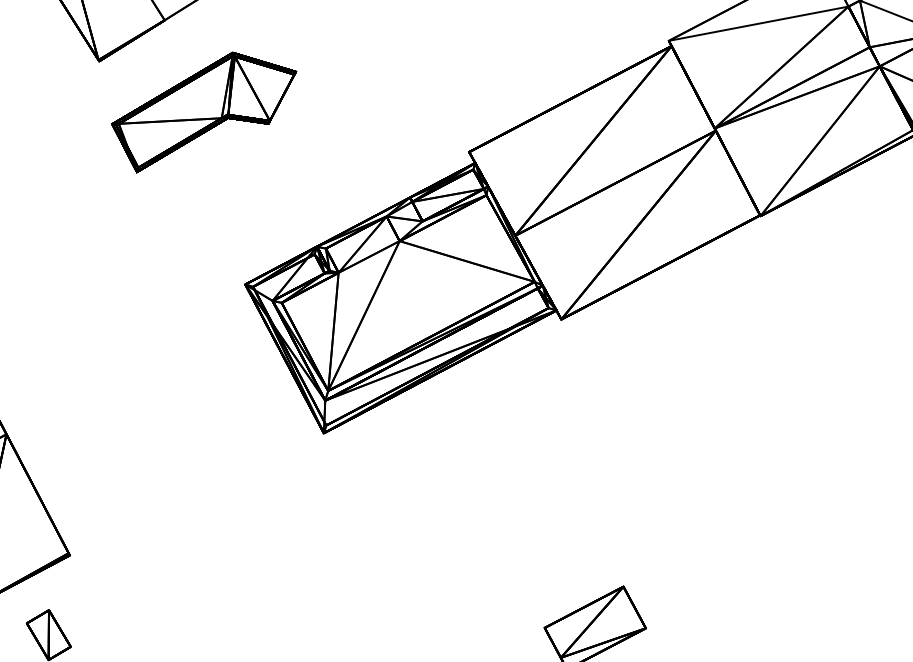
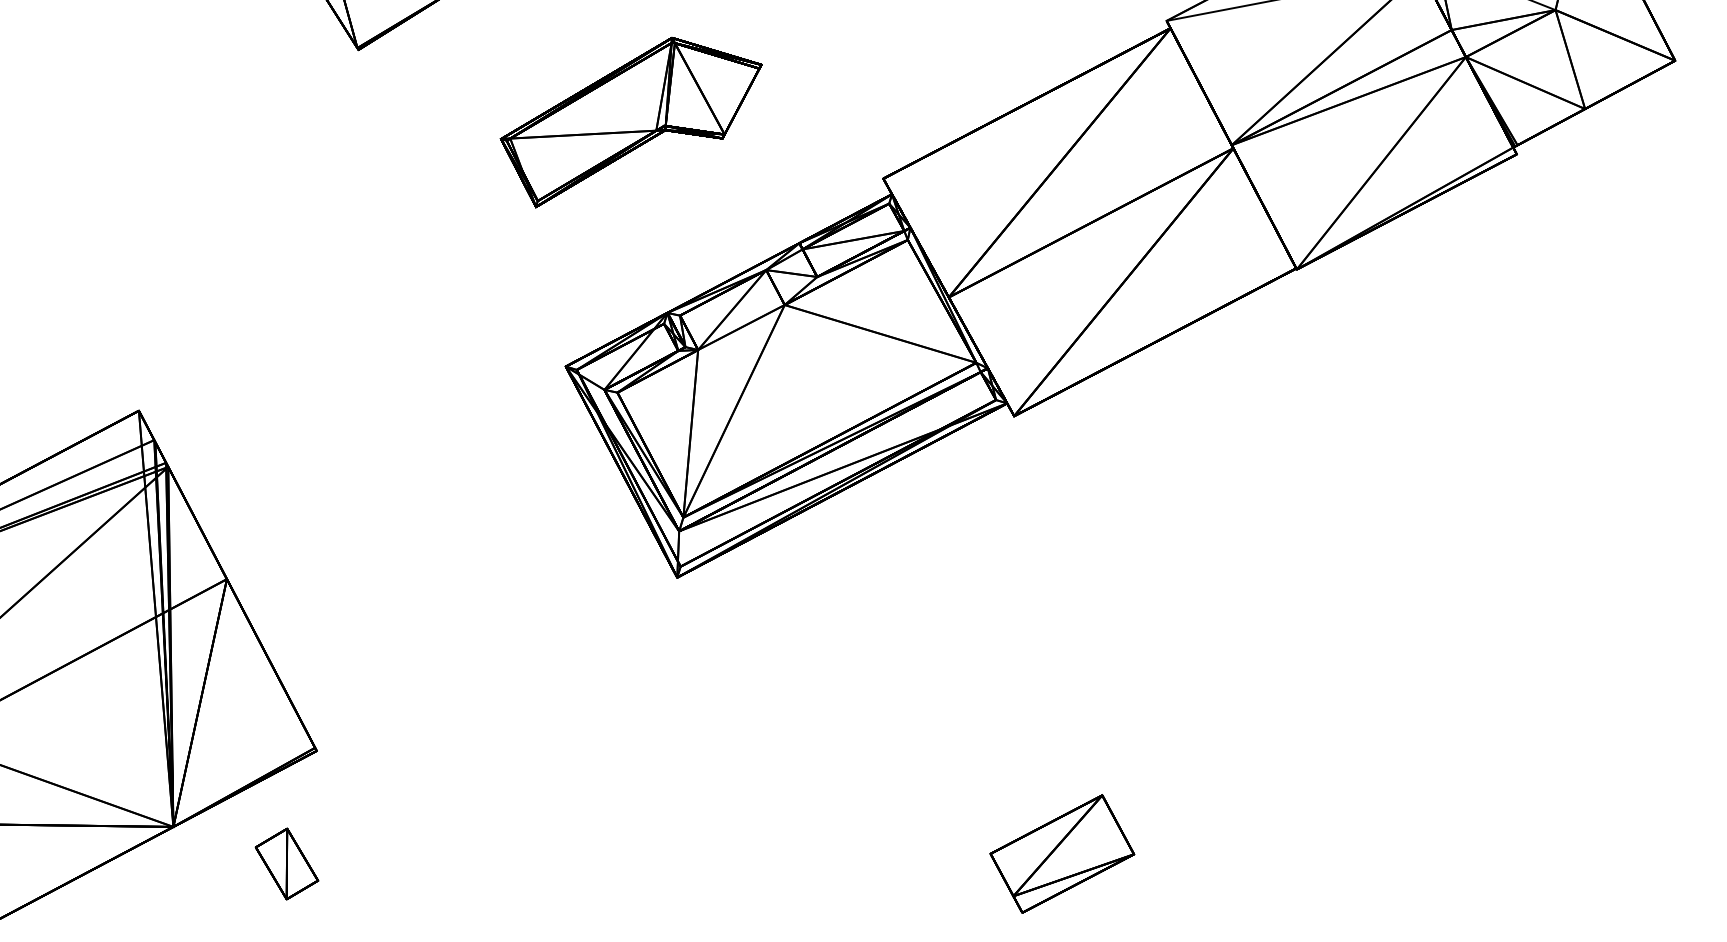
part: (203, 112) -> (630, 122), moved

